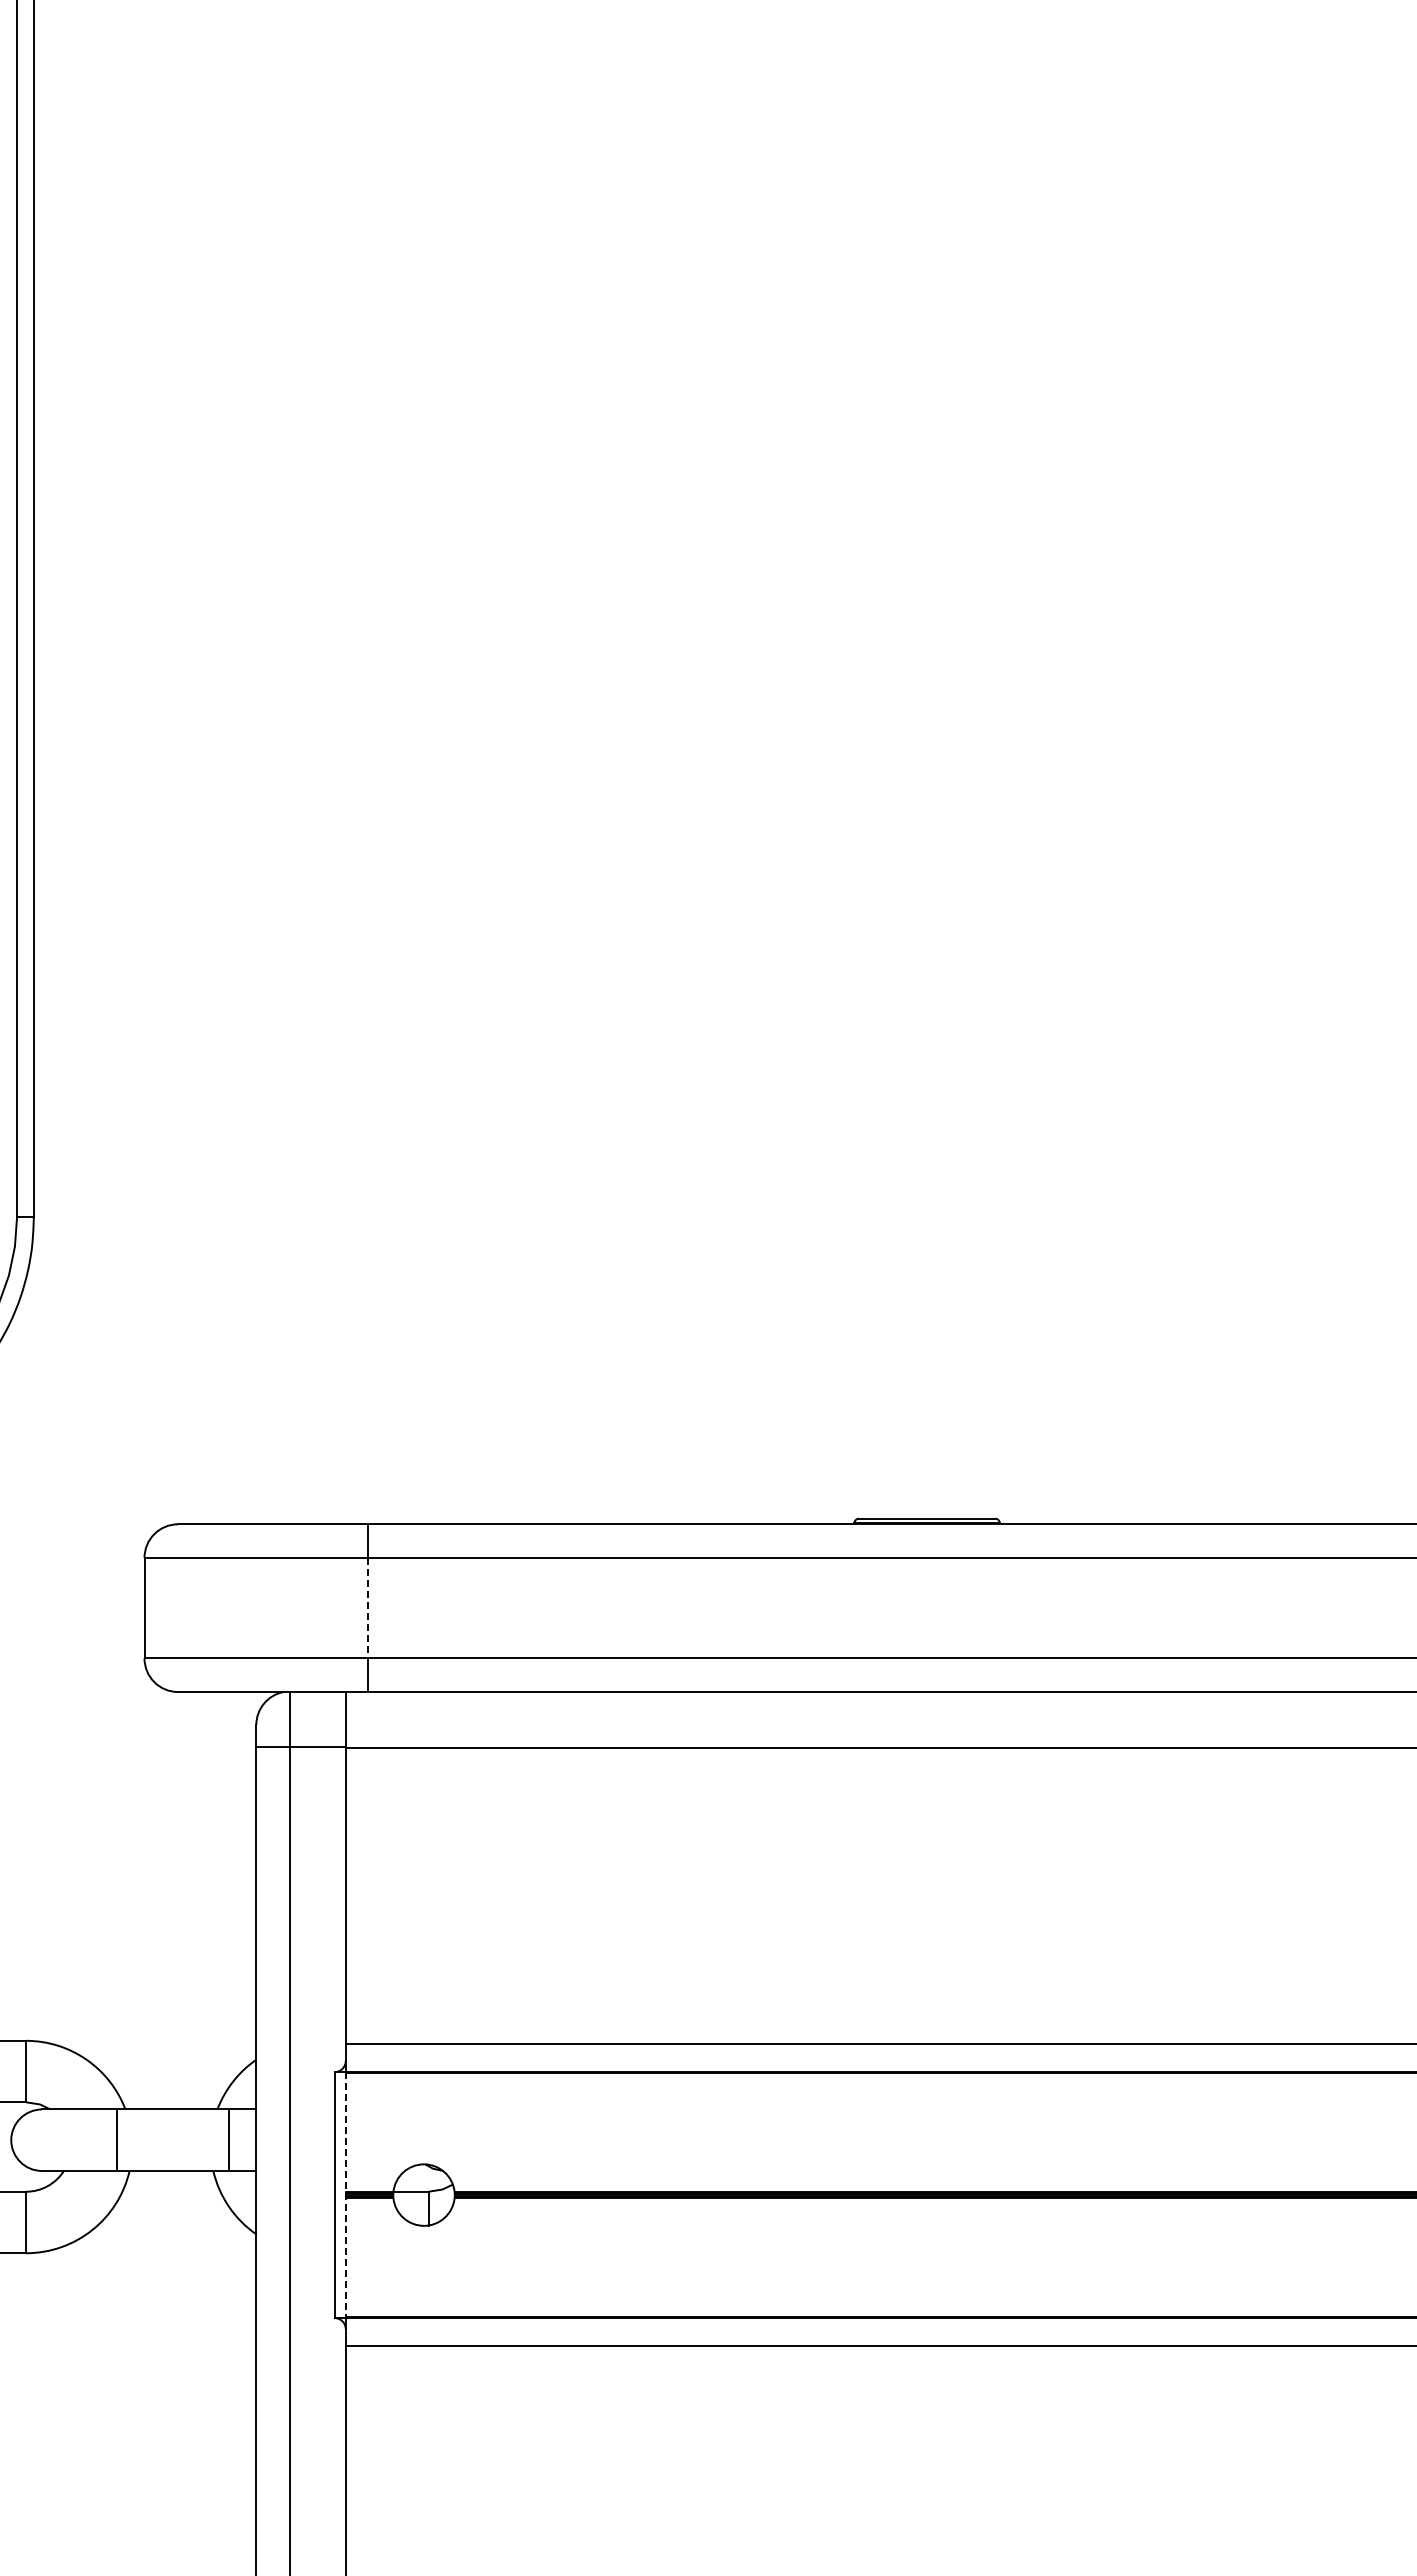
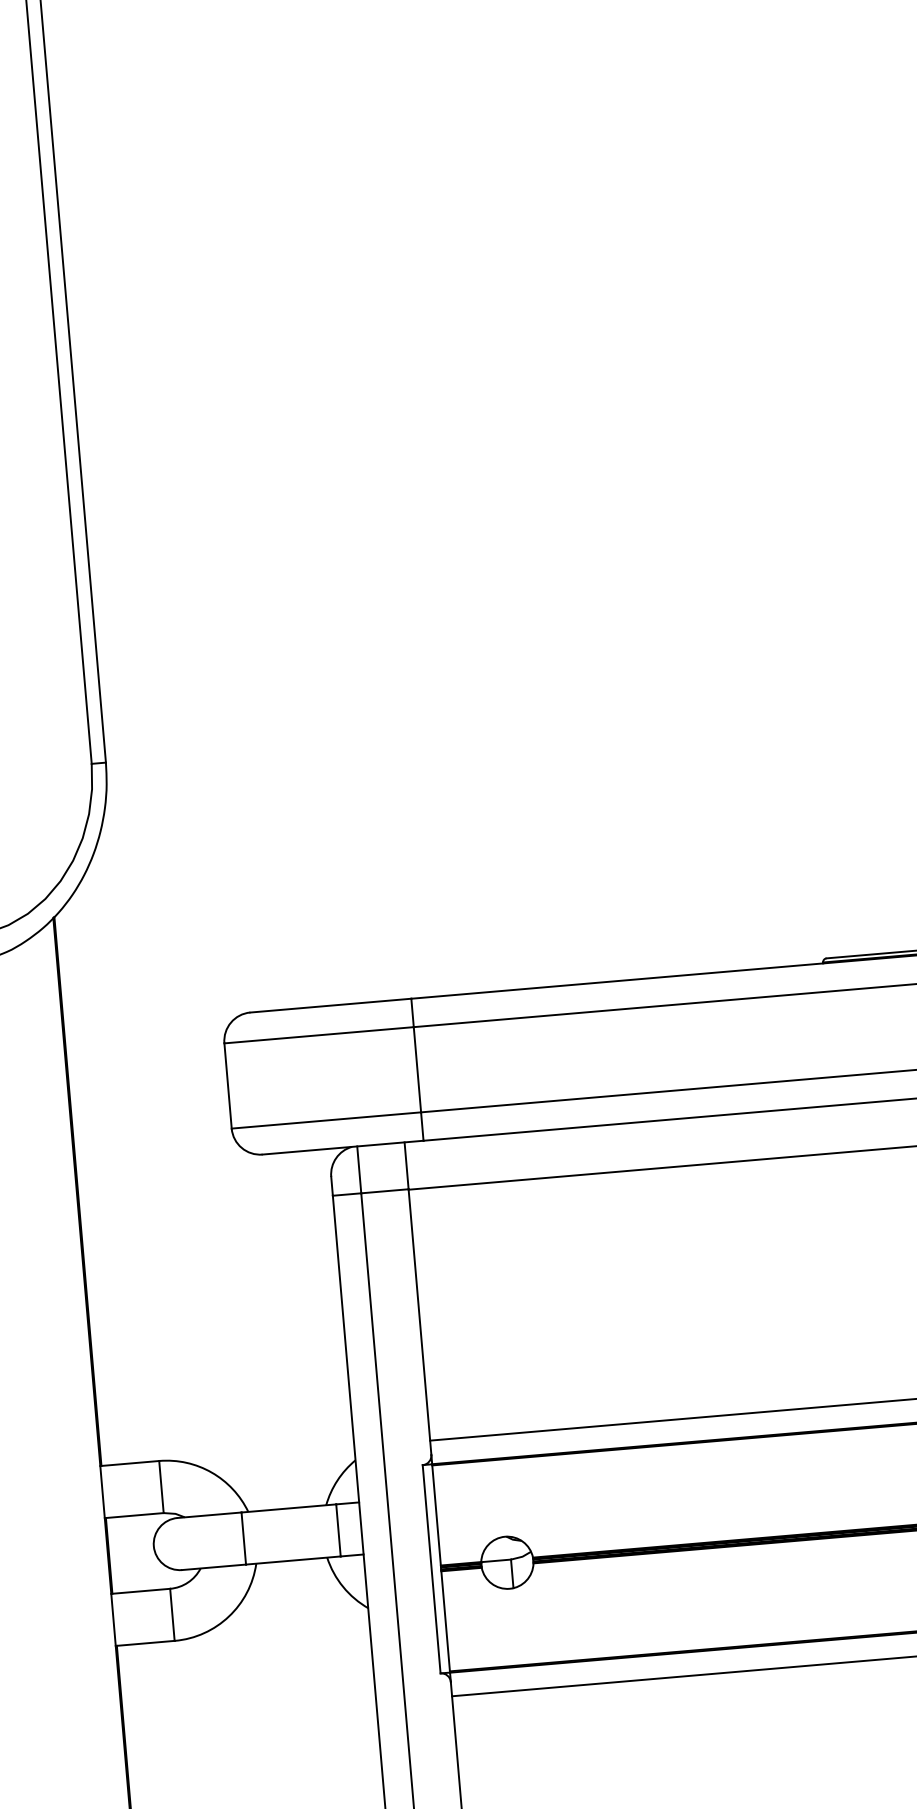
line: (368, 1608) -> (417, 1070), dashed -> solid
line: (345, 2195) -> (440, 1568), dashed -> solid

